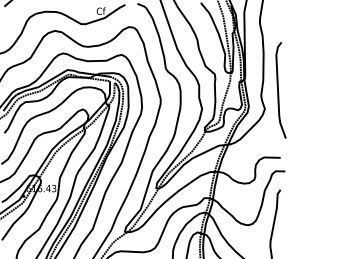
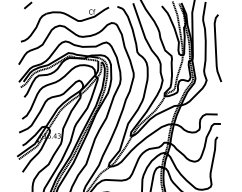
curve: (278, 90) -> (216, 48), moved

